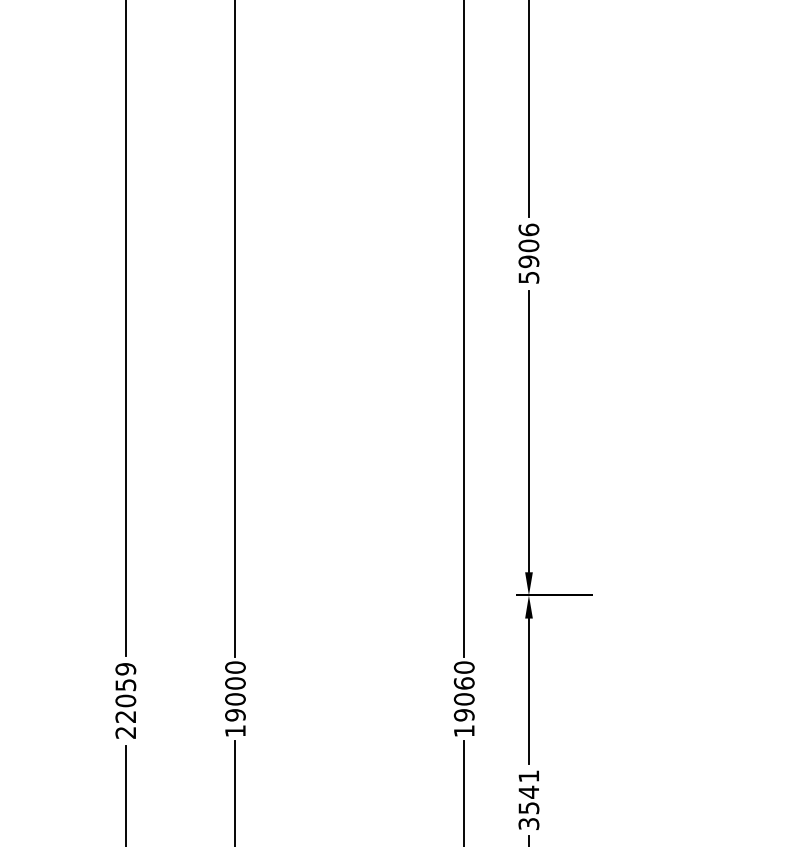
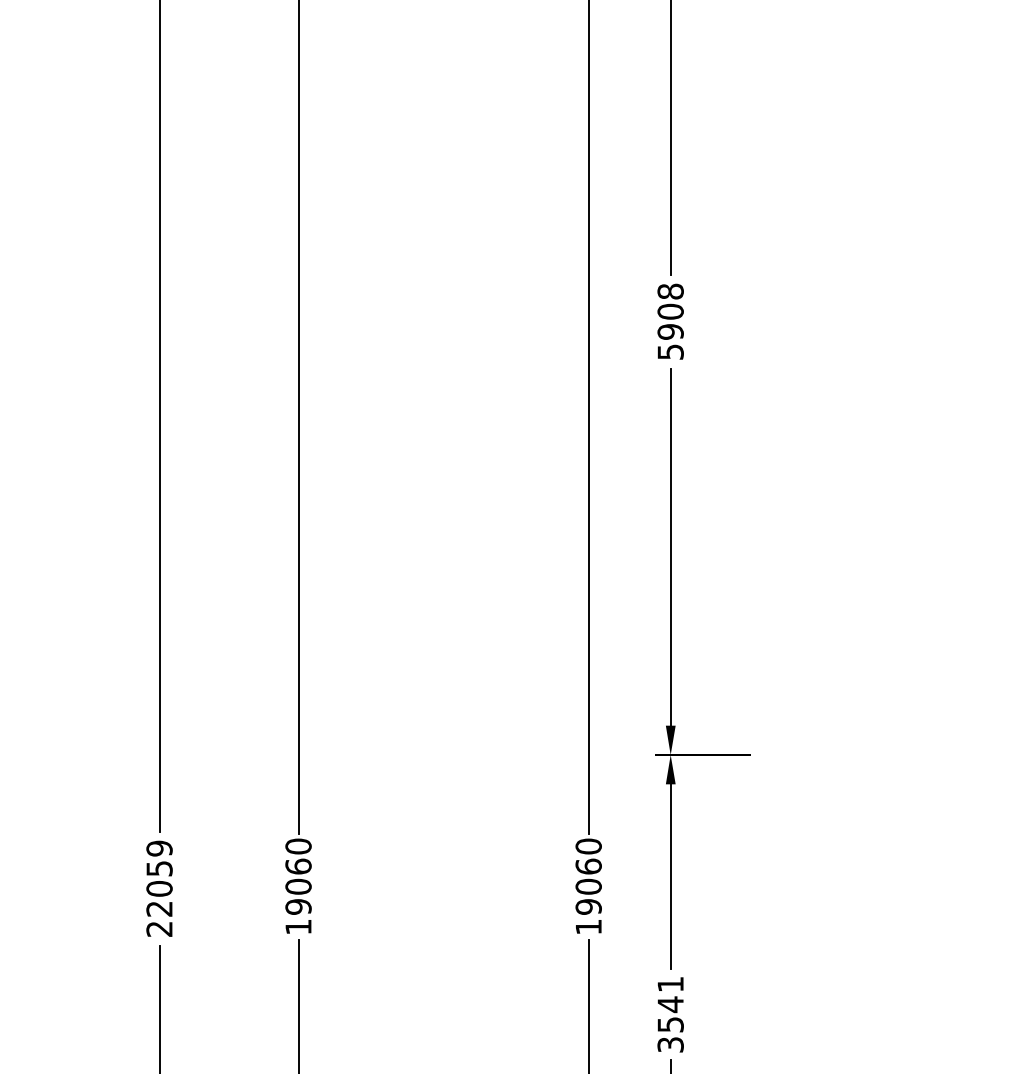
text: (528, 229) -> (670, 291), 5906 -> 5908
text: (235, 683) -> (298, 866), 19000 -> 19060

